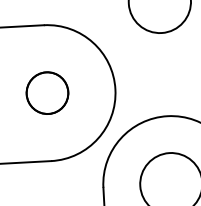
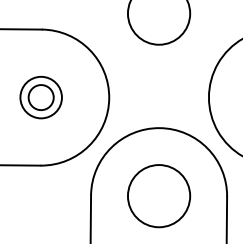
circle: (47, 93) -> (41, 97), size x0.6

